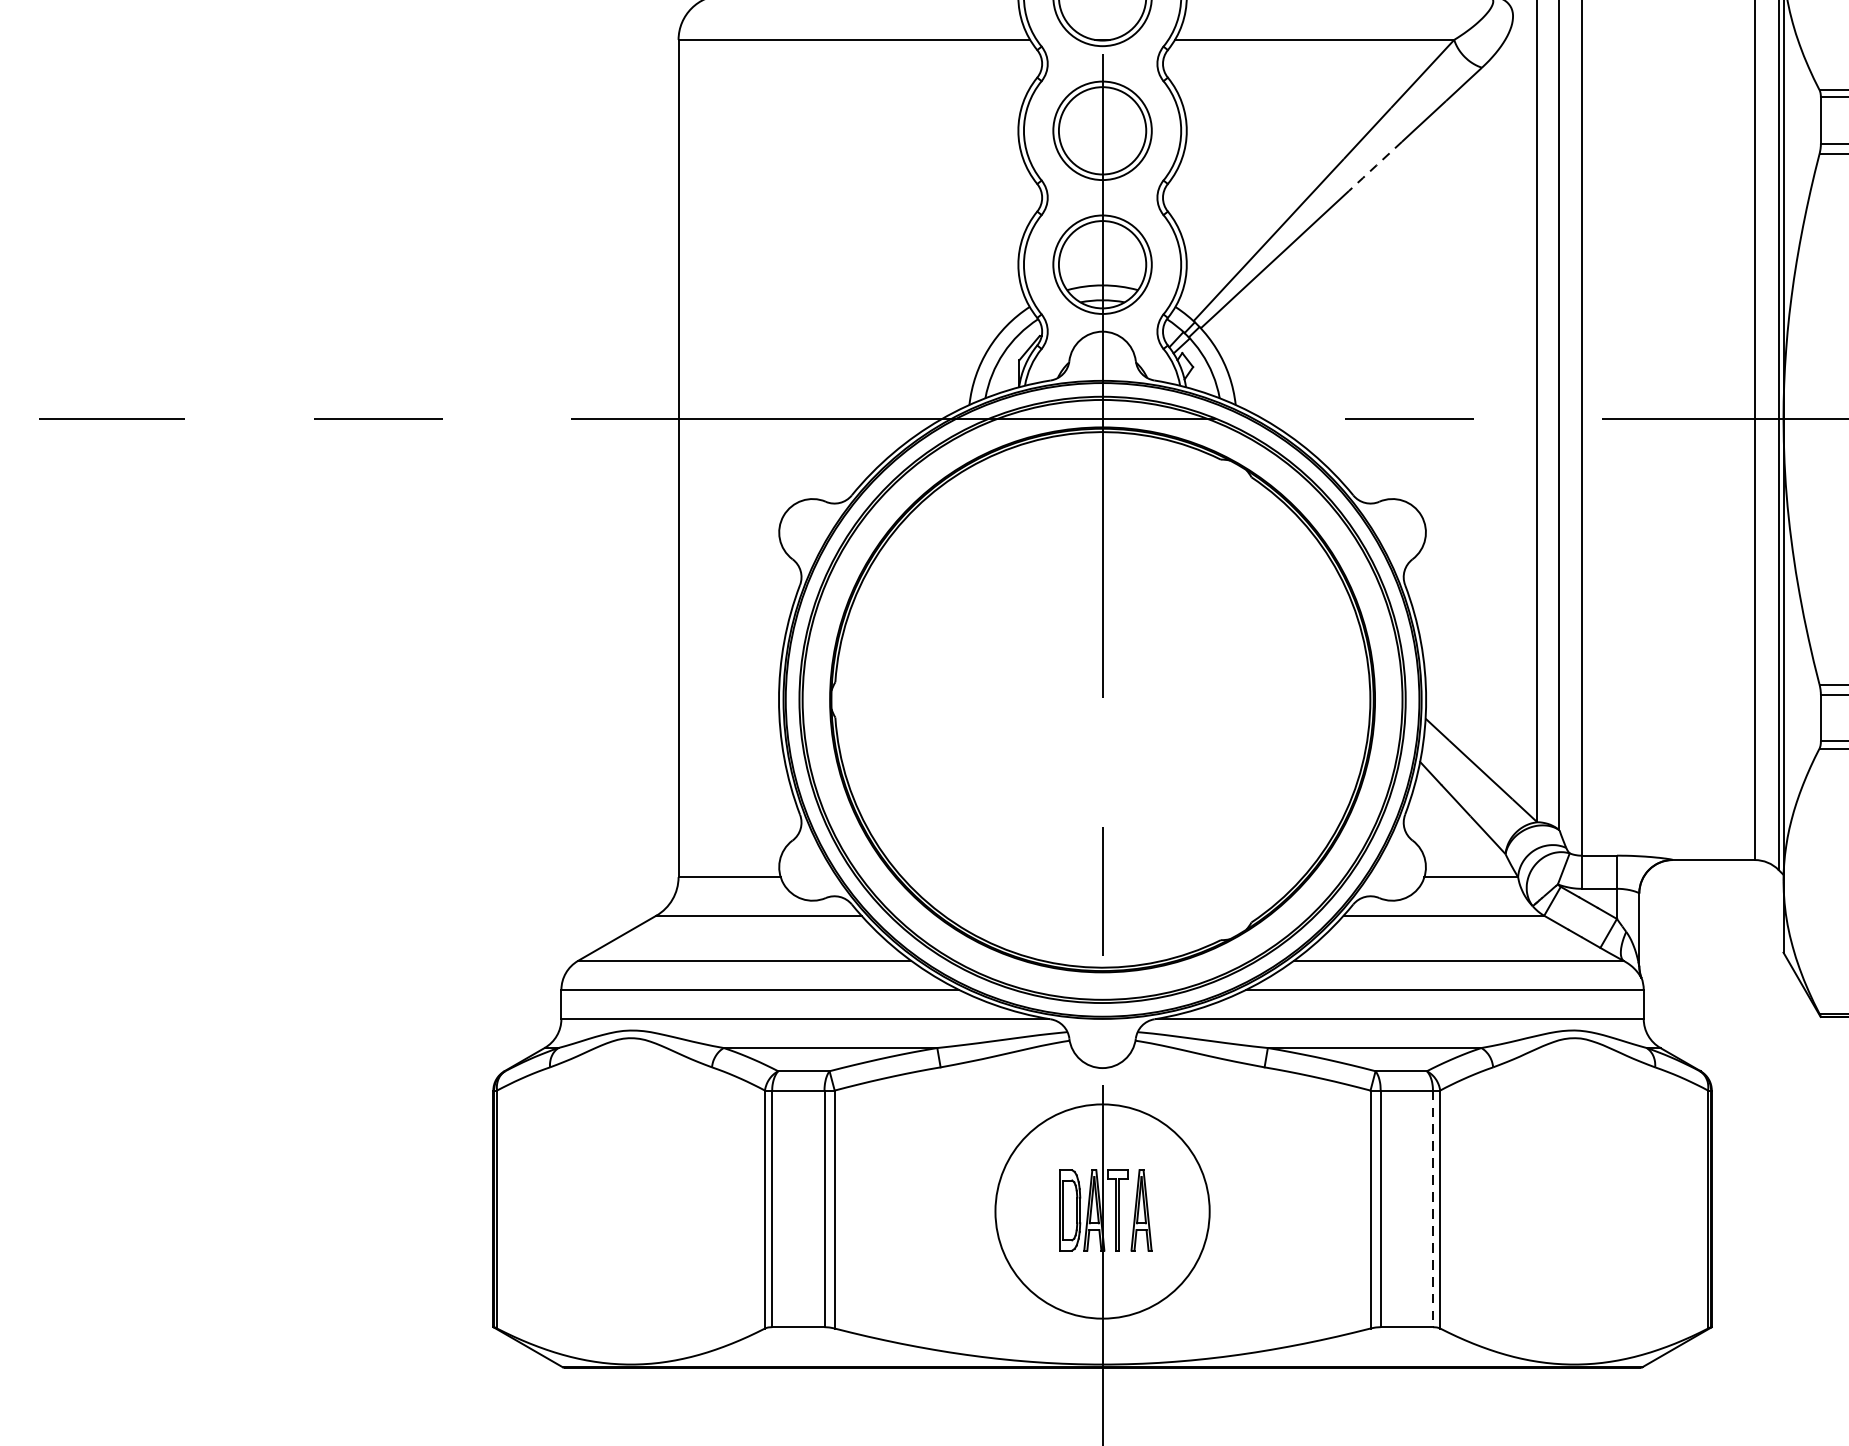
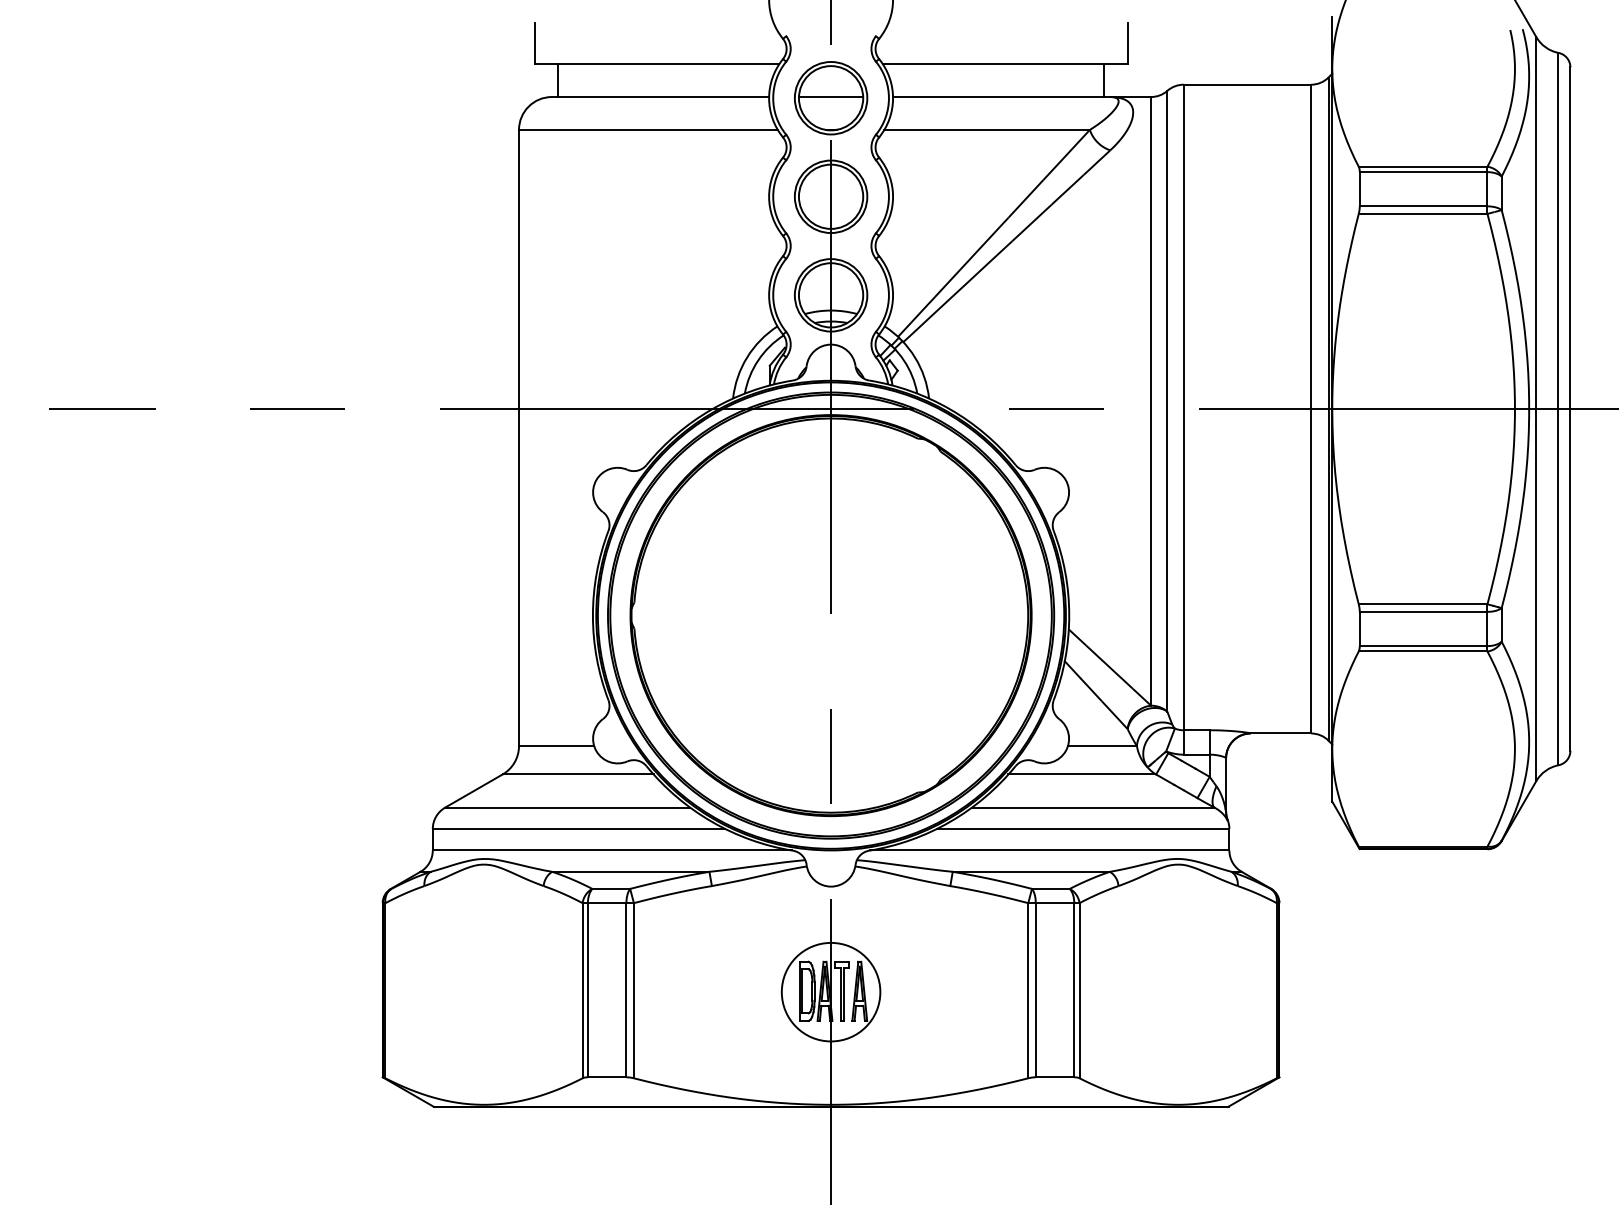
line: (1374, 167) -> (1031, 223), dashed -> solid
line: (1433, 1209) -> (1074, 990), dashed -> solid
circle: (1101, 1210) -> (830, 991), size x0.62

